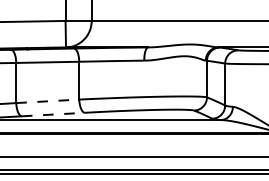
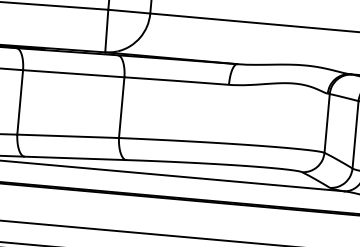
line: (47, 101) -> (67, 136), dashed -> solid
line: (53, 114) -> (75, 158), dashed -> solid

